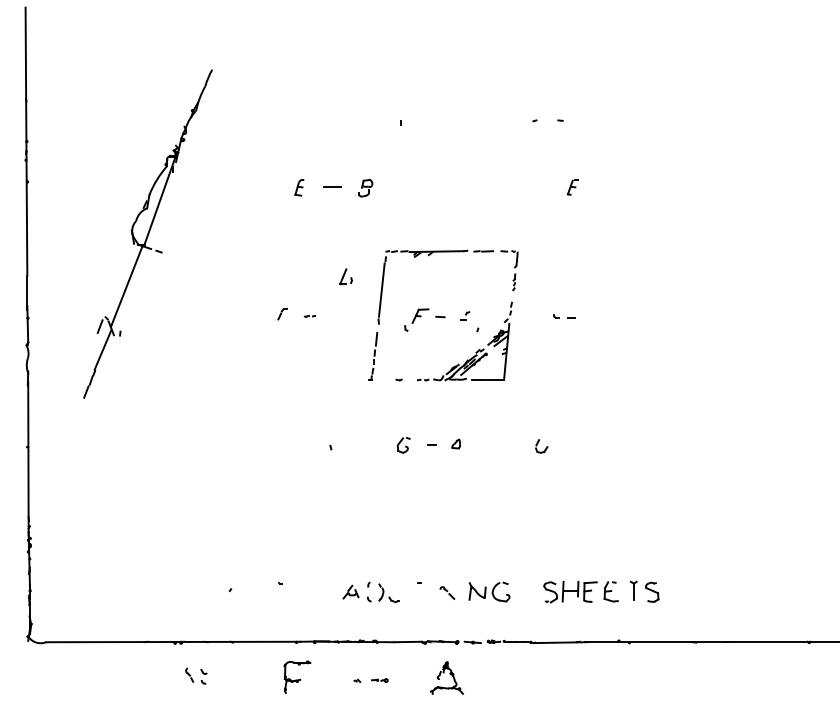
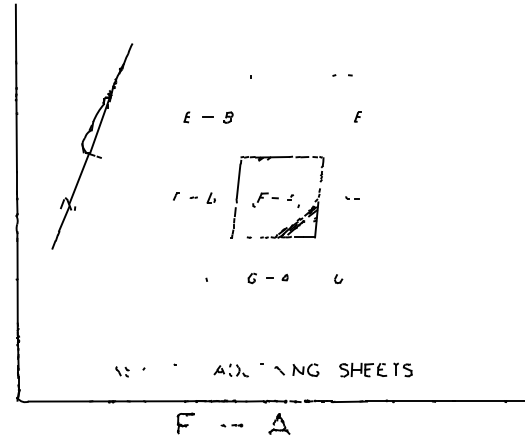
part: (344, 275) -> (210, 197), moved
part: (196, 675) -> (122, 371), moved

